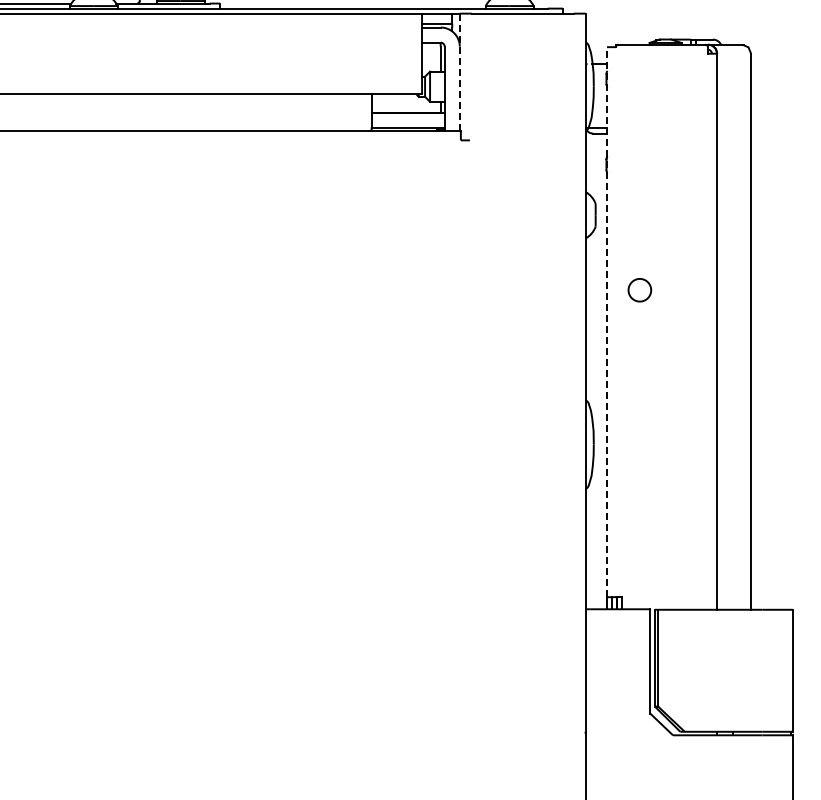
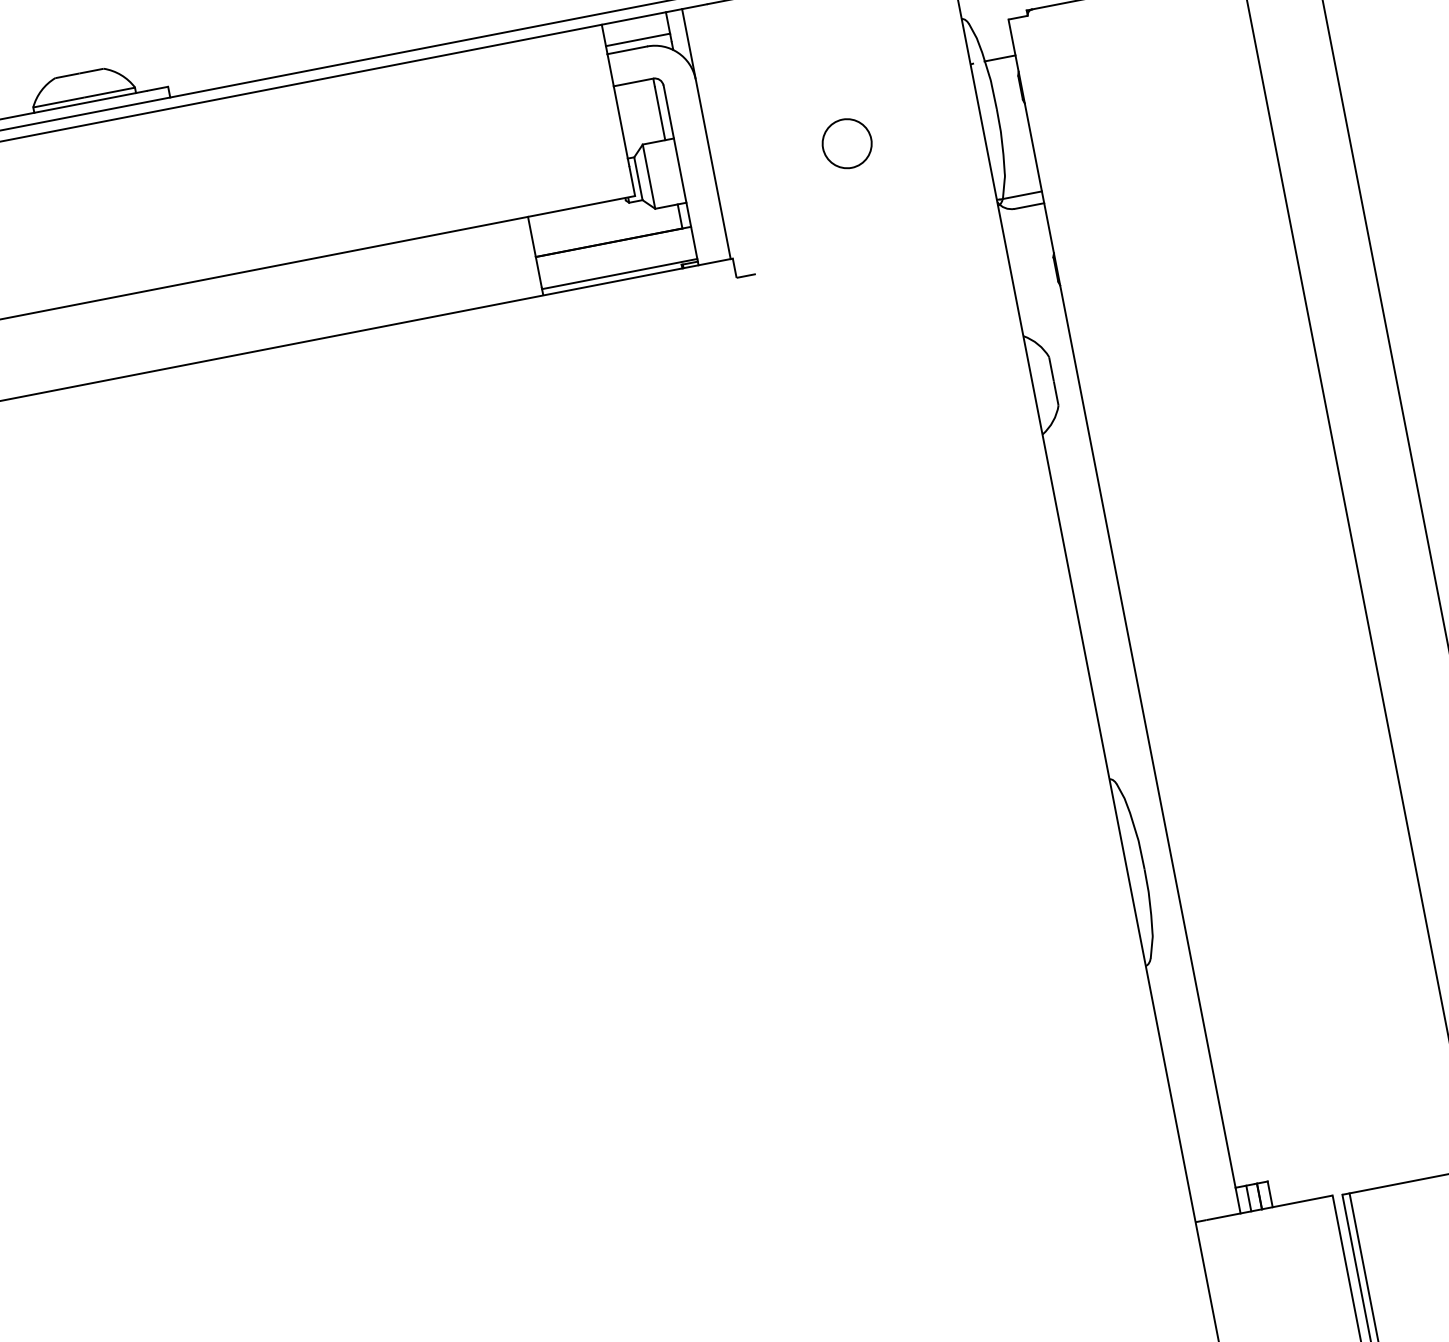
line: (459, 72) -> (705, 134), dashed -> solid
circle: (639, 290) -> (846, 144), moved
line: (607, 321) -> (1122, 602), dashed -> solid

